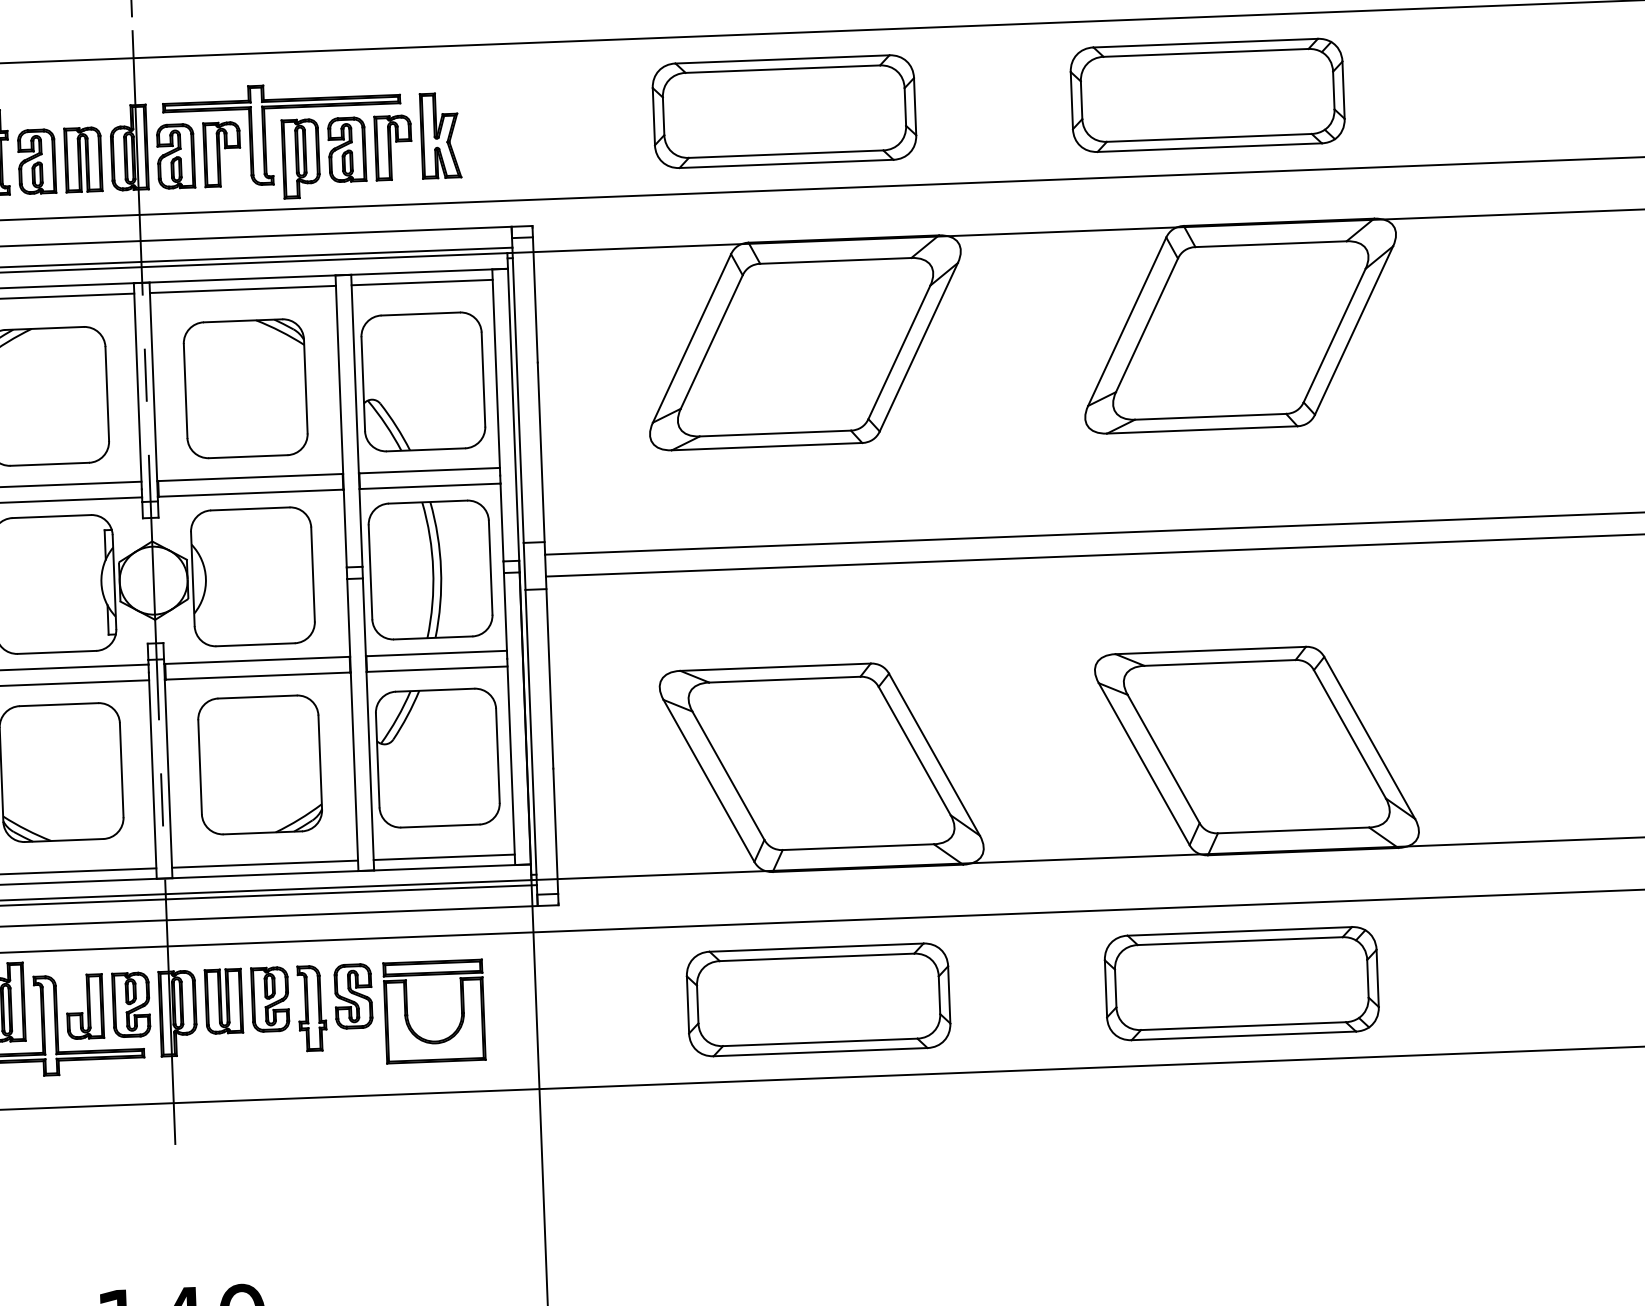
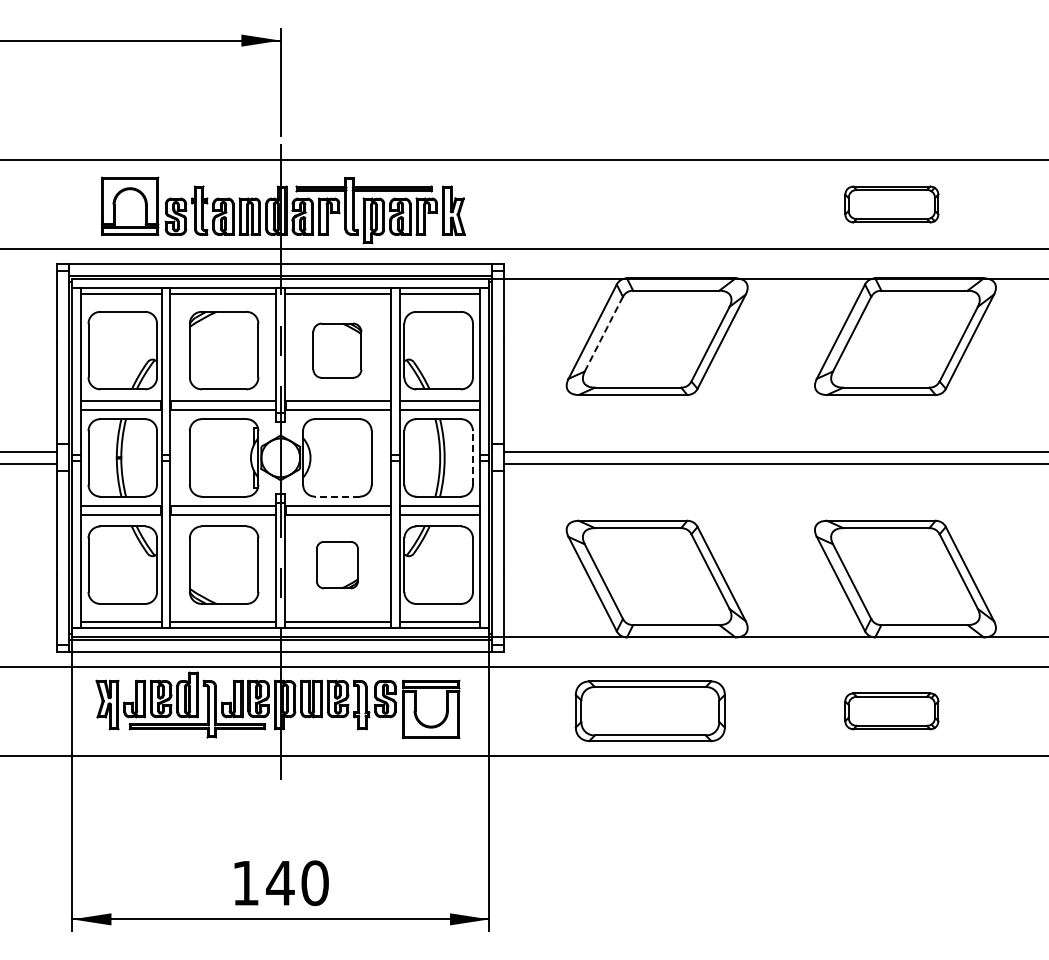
part: (1207, 95) -> (891, 204), size x0.6
part: (783, 111) -> (649, 204), removed
line: (711, 342) -> (603, 334), solid -> dashed
part: (245, 388) -> (337, 350), size x0.7
line: (489, 567) -> (472, 457), solid -> dashed
line: (254, 644) -> (336, 496), solid -> dashed
part: (260, 763) -> (337, 564), size x0.6
part: (1241, 984) -> (891, 711), size x0.6

